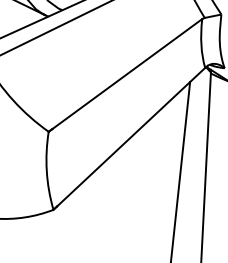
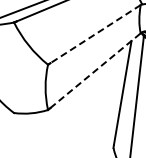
line: (127, 74) -> (95, 34), solid -> dashed
line: (131, 136) -> (95, 70), solid -> dashed

